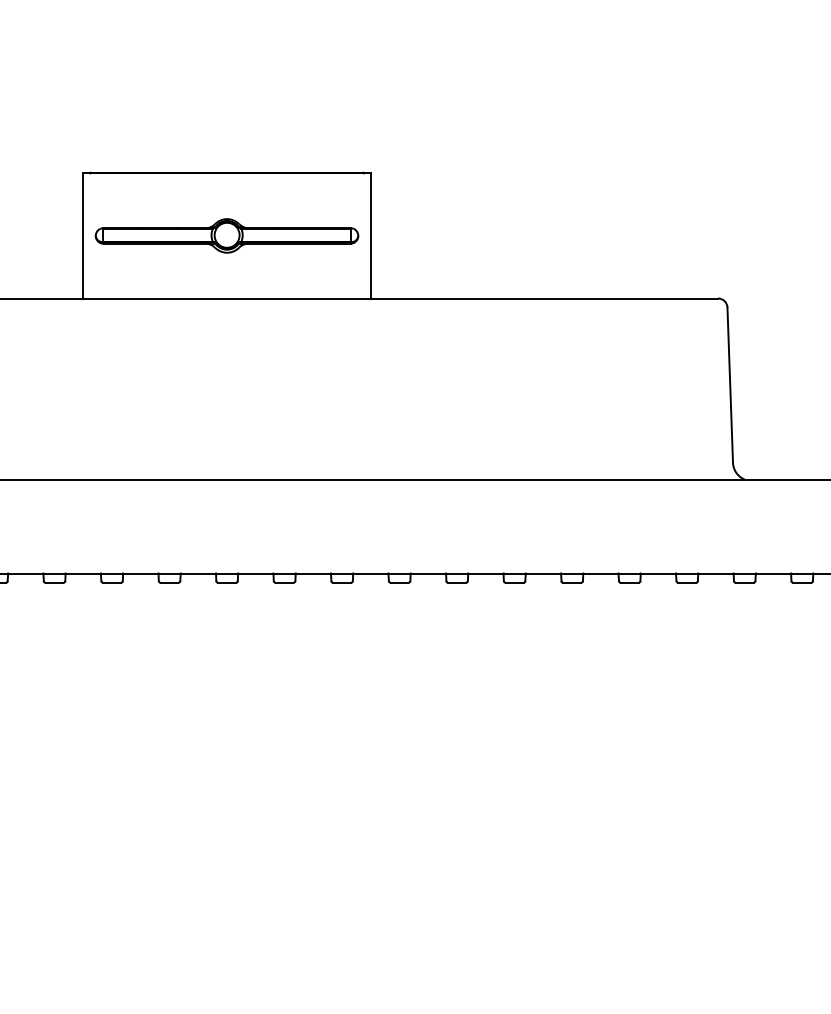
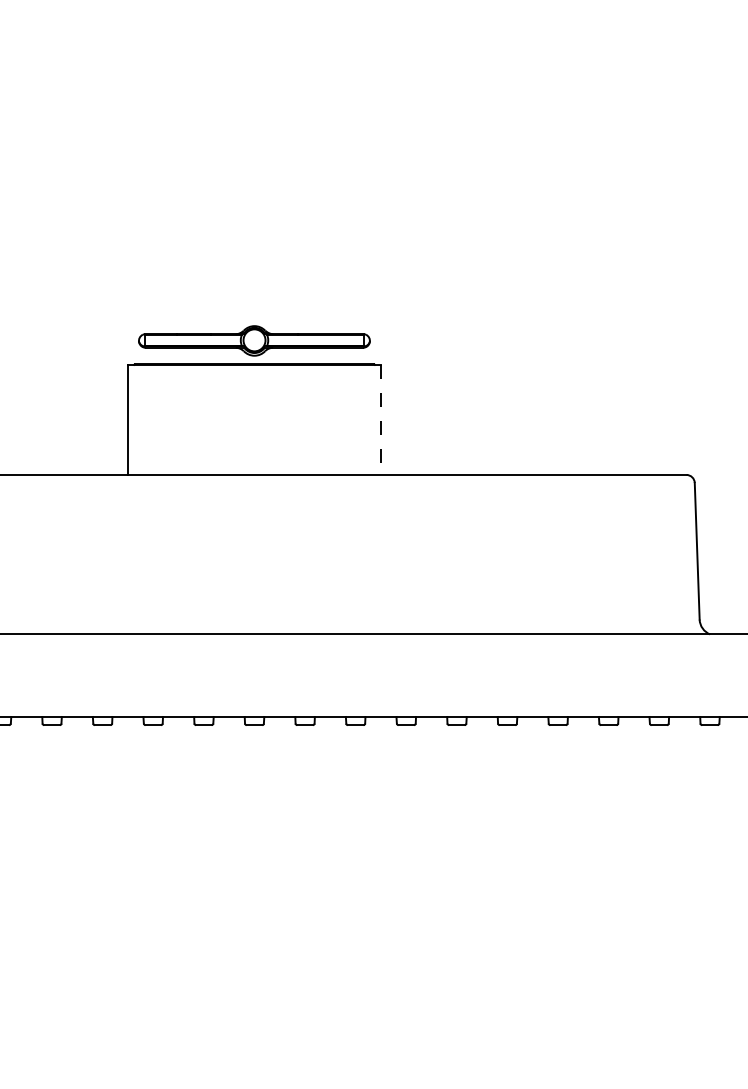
part: (227, 235) -> (254, 340), moved
line: (370, 236) -> (380, 420), solid -> dashed

